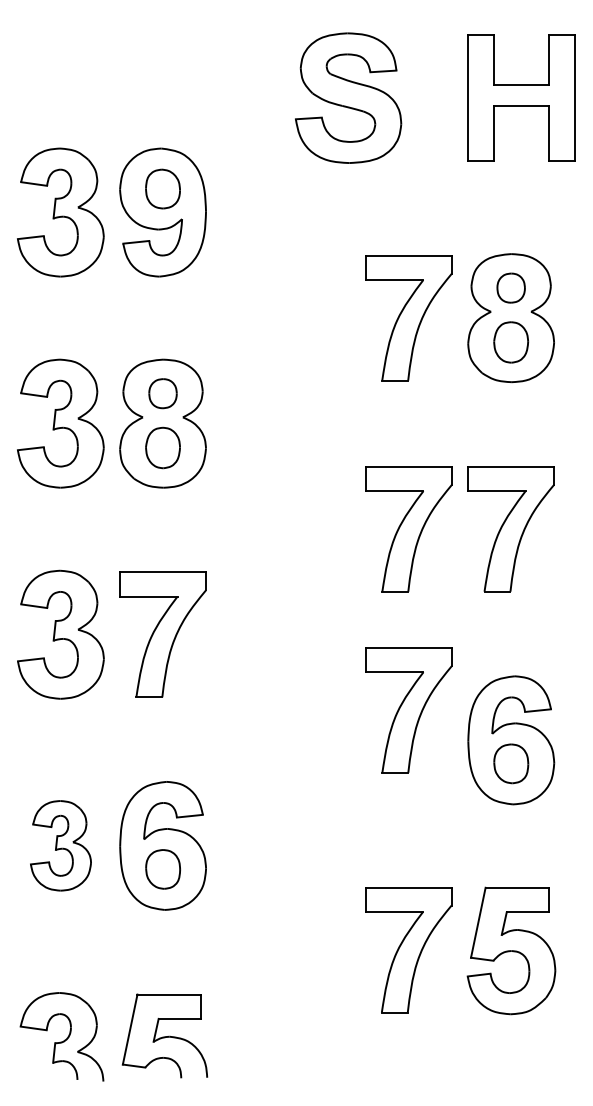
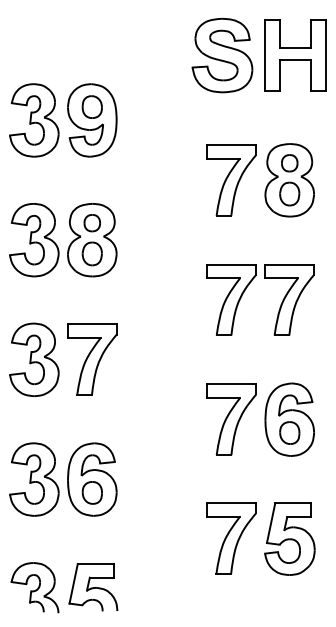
part: (348, 98) -> (222, 55), moved
part: (408, 709) -> (231, 419), moved
part: (61, 845) -> (34, 479), size x1.43

